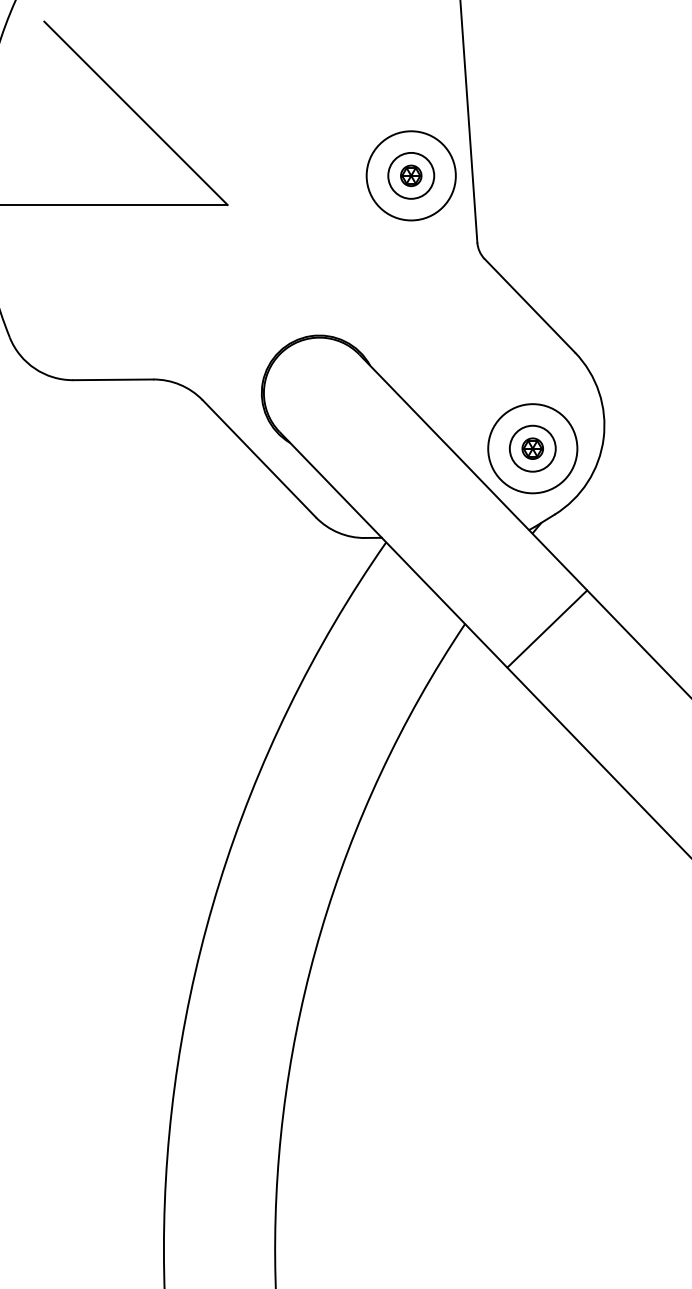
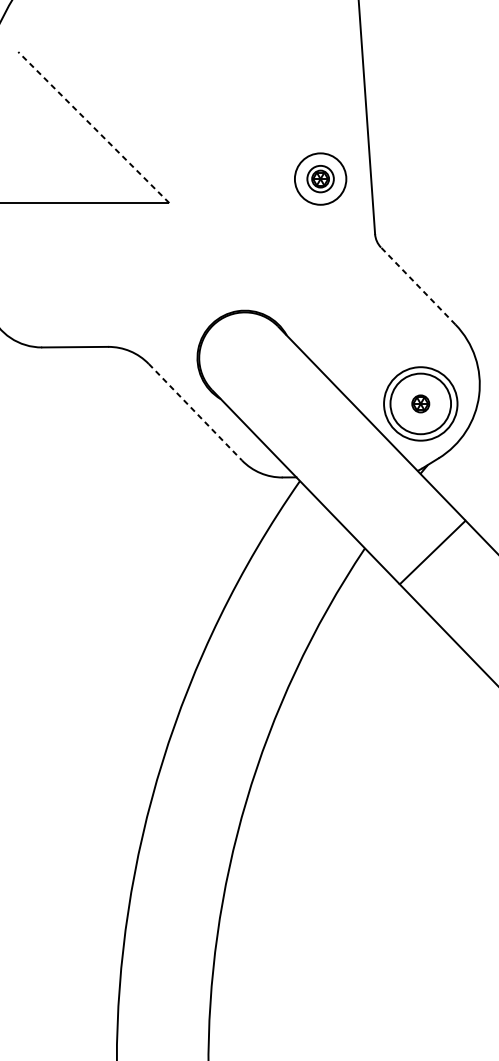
line: (136, 113) -> (94, 127), solid -> dashed
circle: (410, 175) -> (320, 178), size x0.7
circle: (411, 175) -> (320, 178), size x0.7
line: (529, 305) -> (418, 285), solid -> dashed
circle: (532, 448) -> (420, 403), size x1.6
line: (259, 459) -> (195, 412), solid -> dashed

